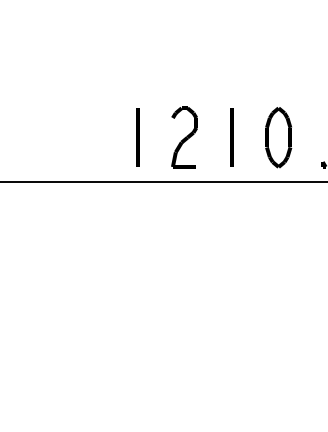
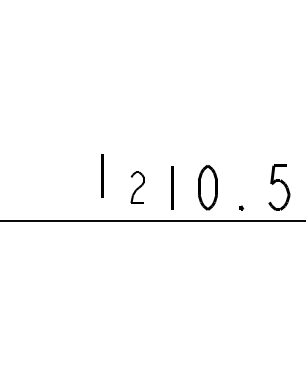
line: (137, 137) -> (102, 175), moved
part: (184, 137) -> (137, 187), size x0.7

